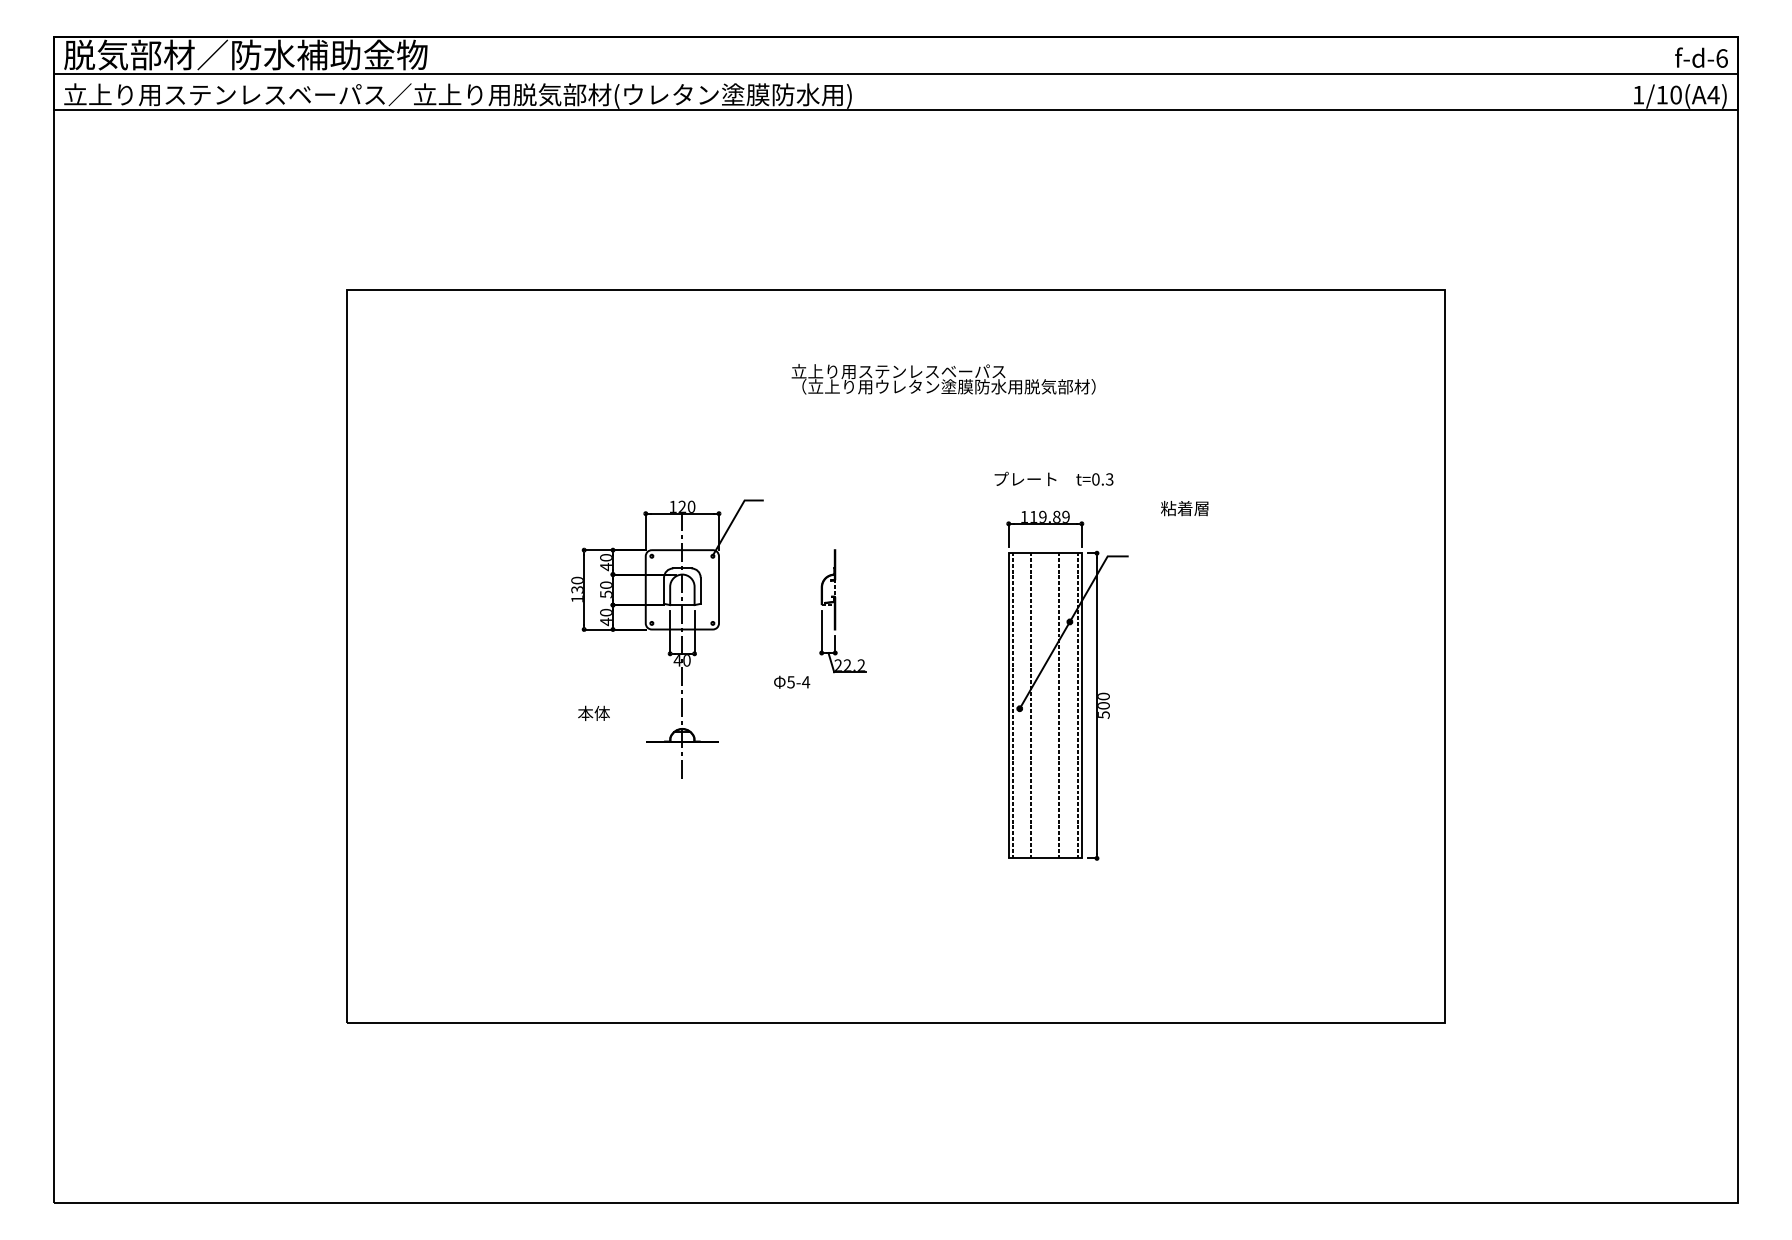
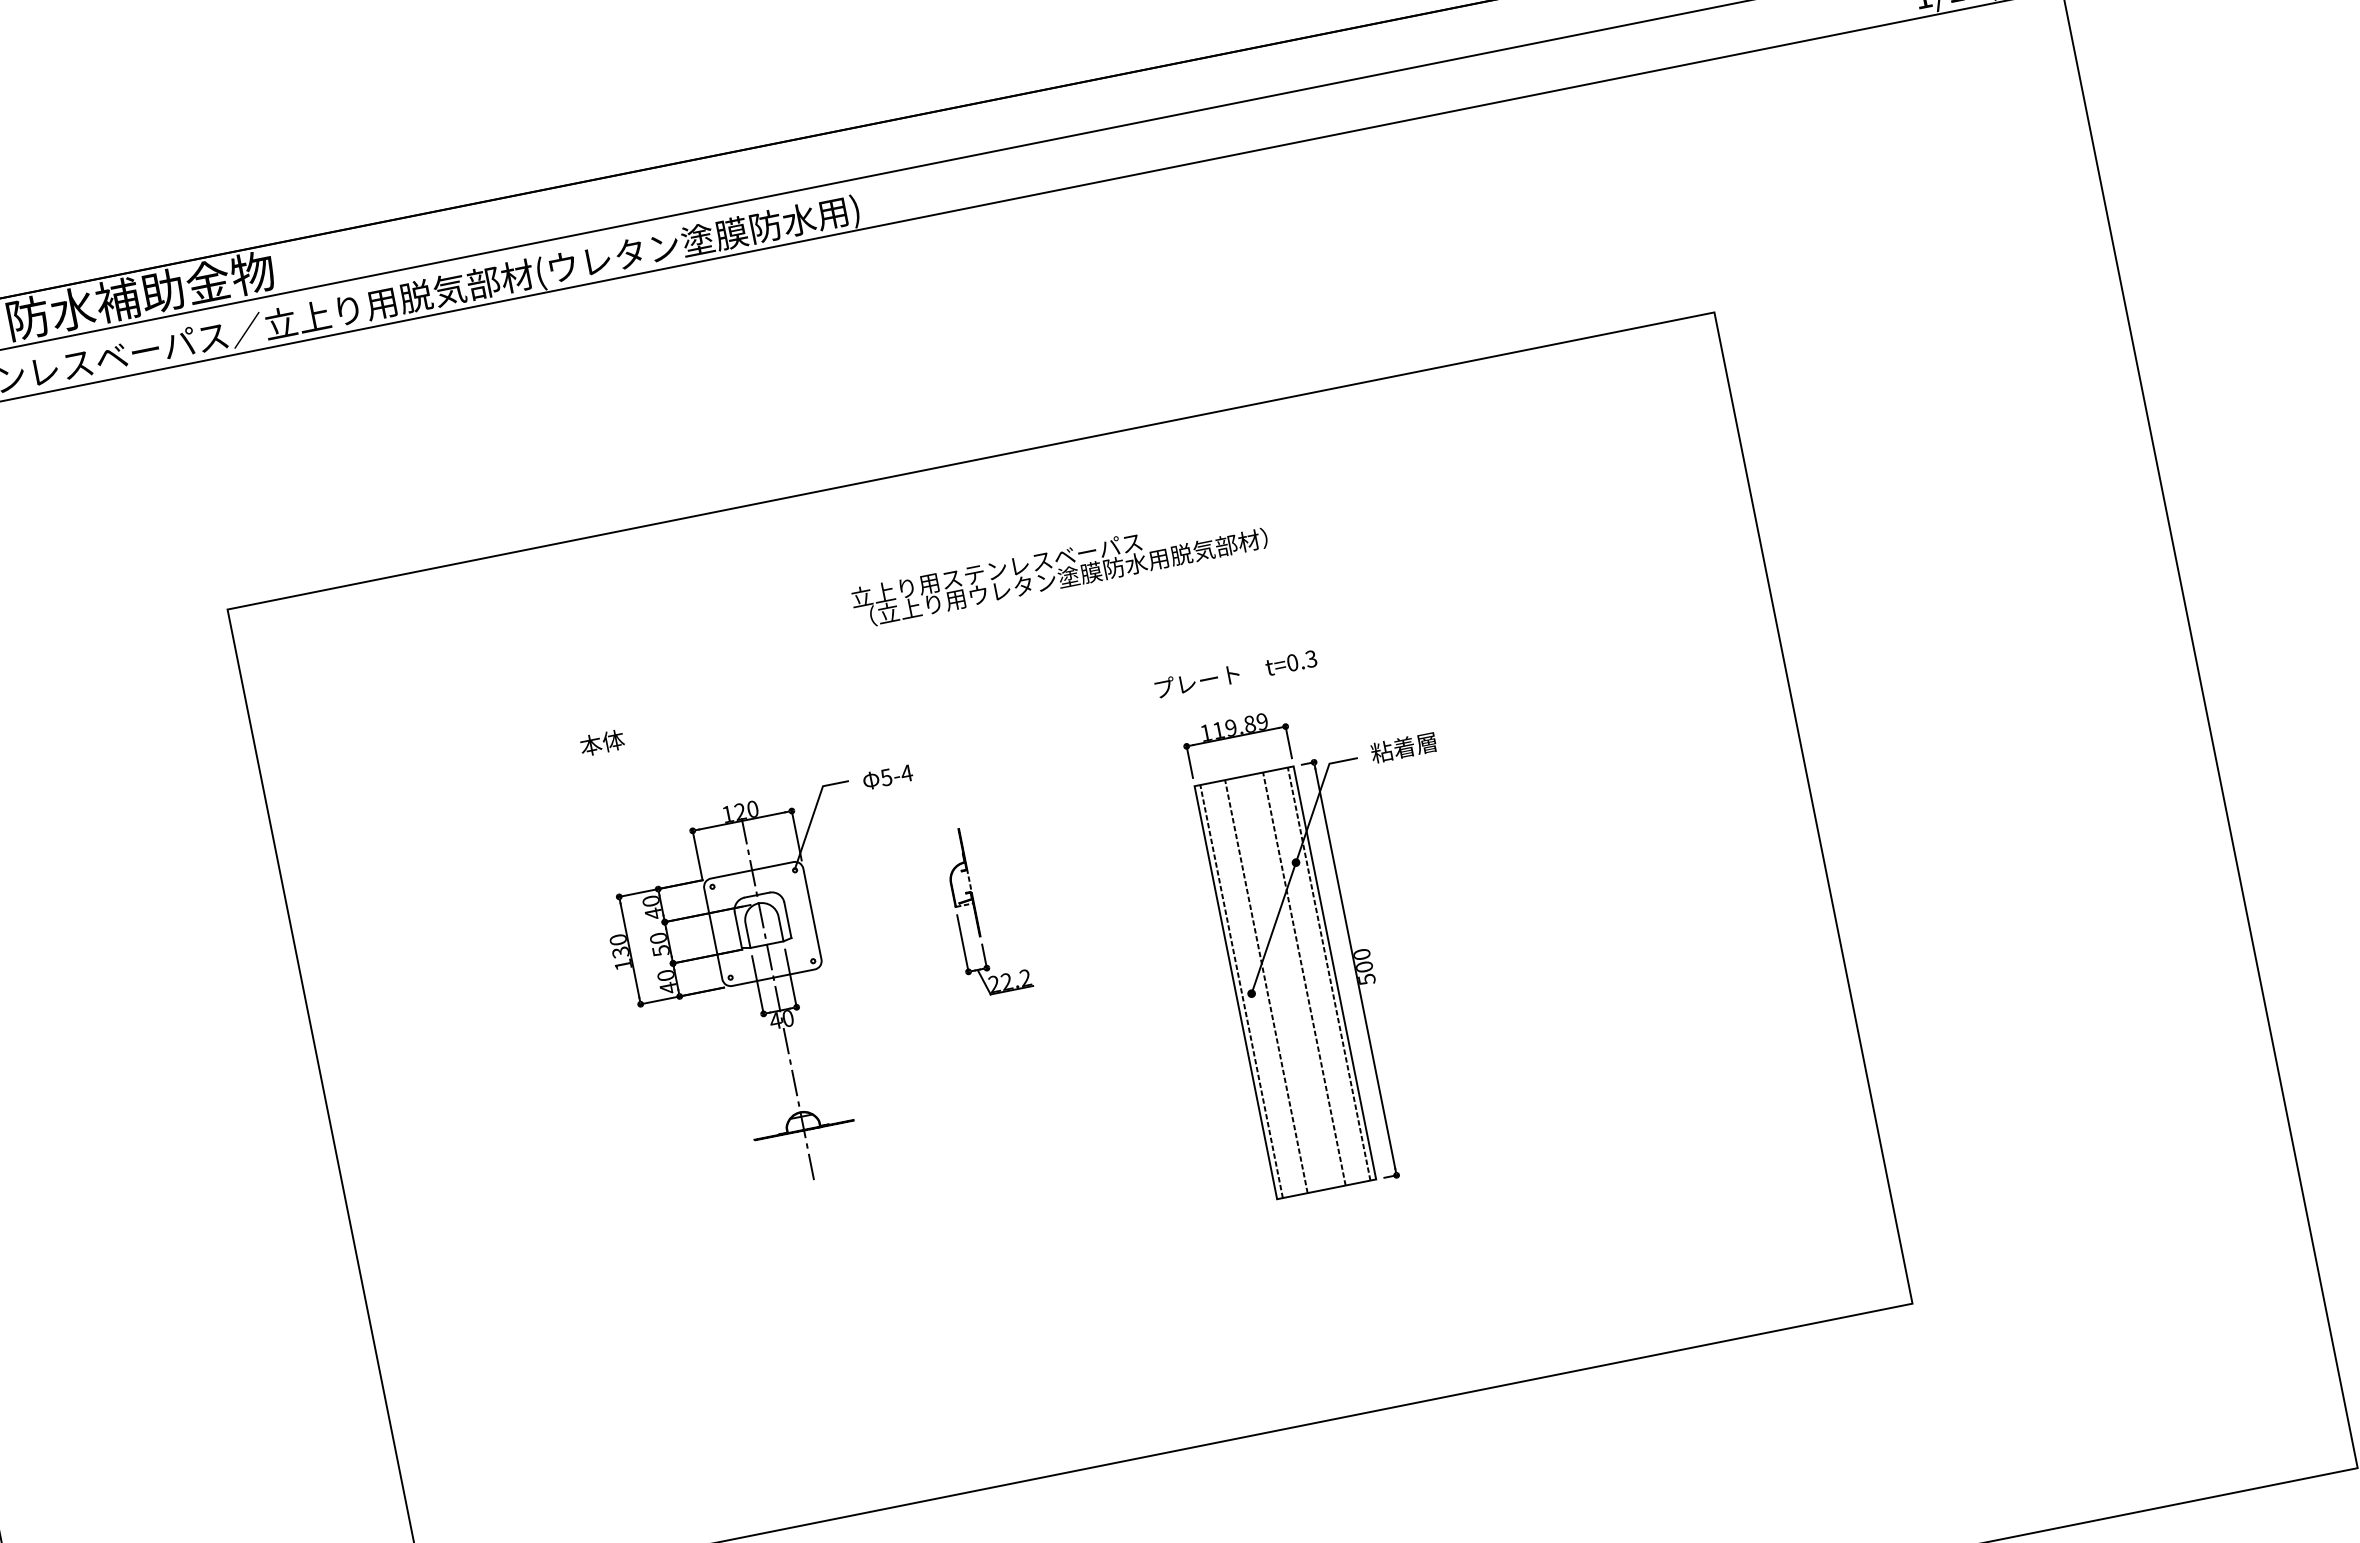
text: (1184, 508) -> (1403, 747), moved
text: (792, 681) -> (888, 776), moved
text: (593, 712) -> (601, 741), moved

